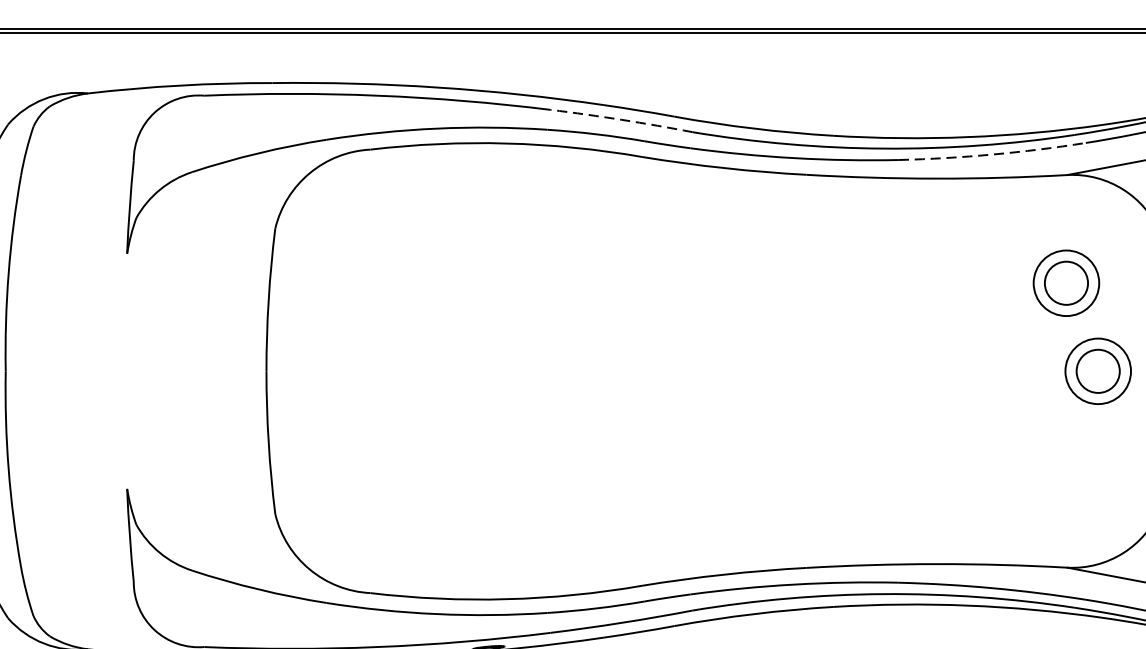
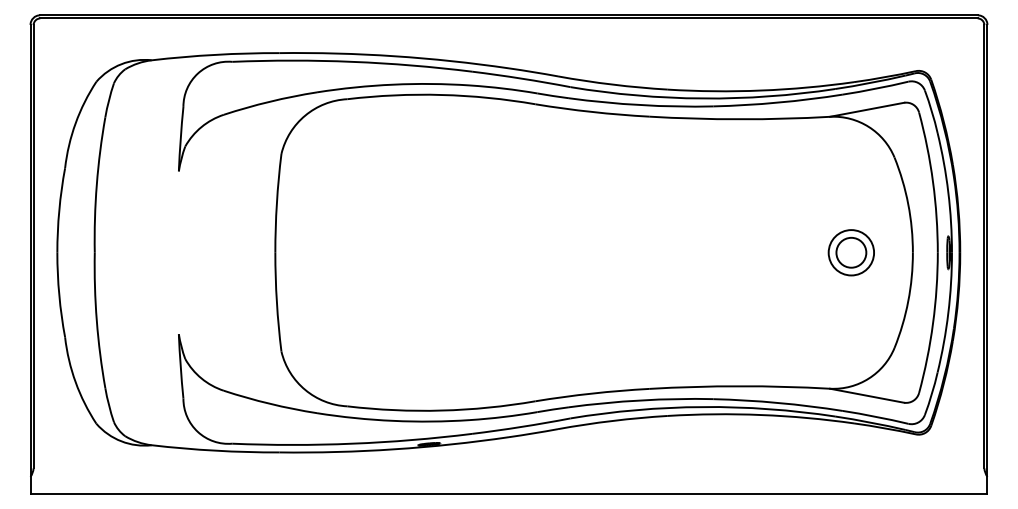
arc: (621, 119) -> (521, 78), dashed -> solid
arc: (992, 154) -> (778, 102), dashed -> solid
part: (1065, 282) -> (828, 191), removed

